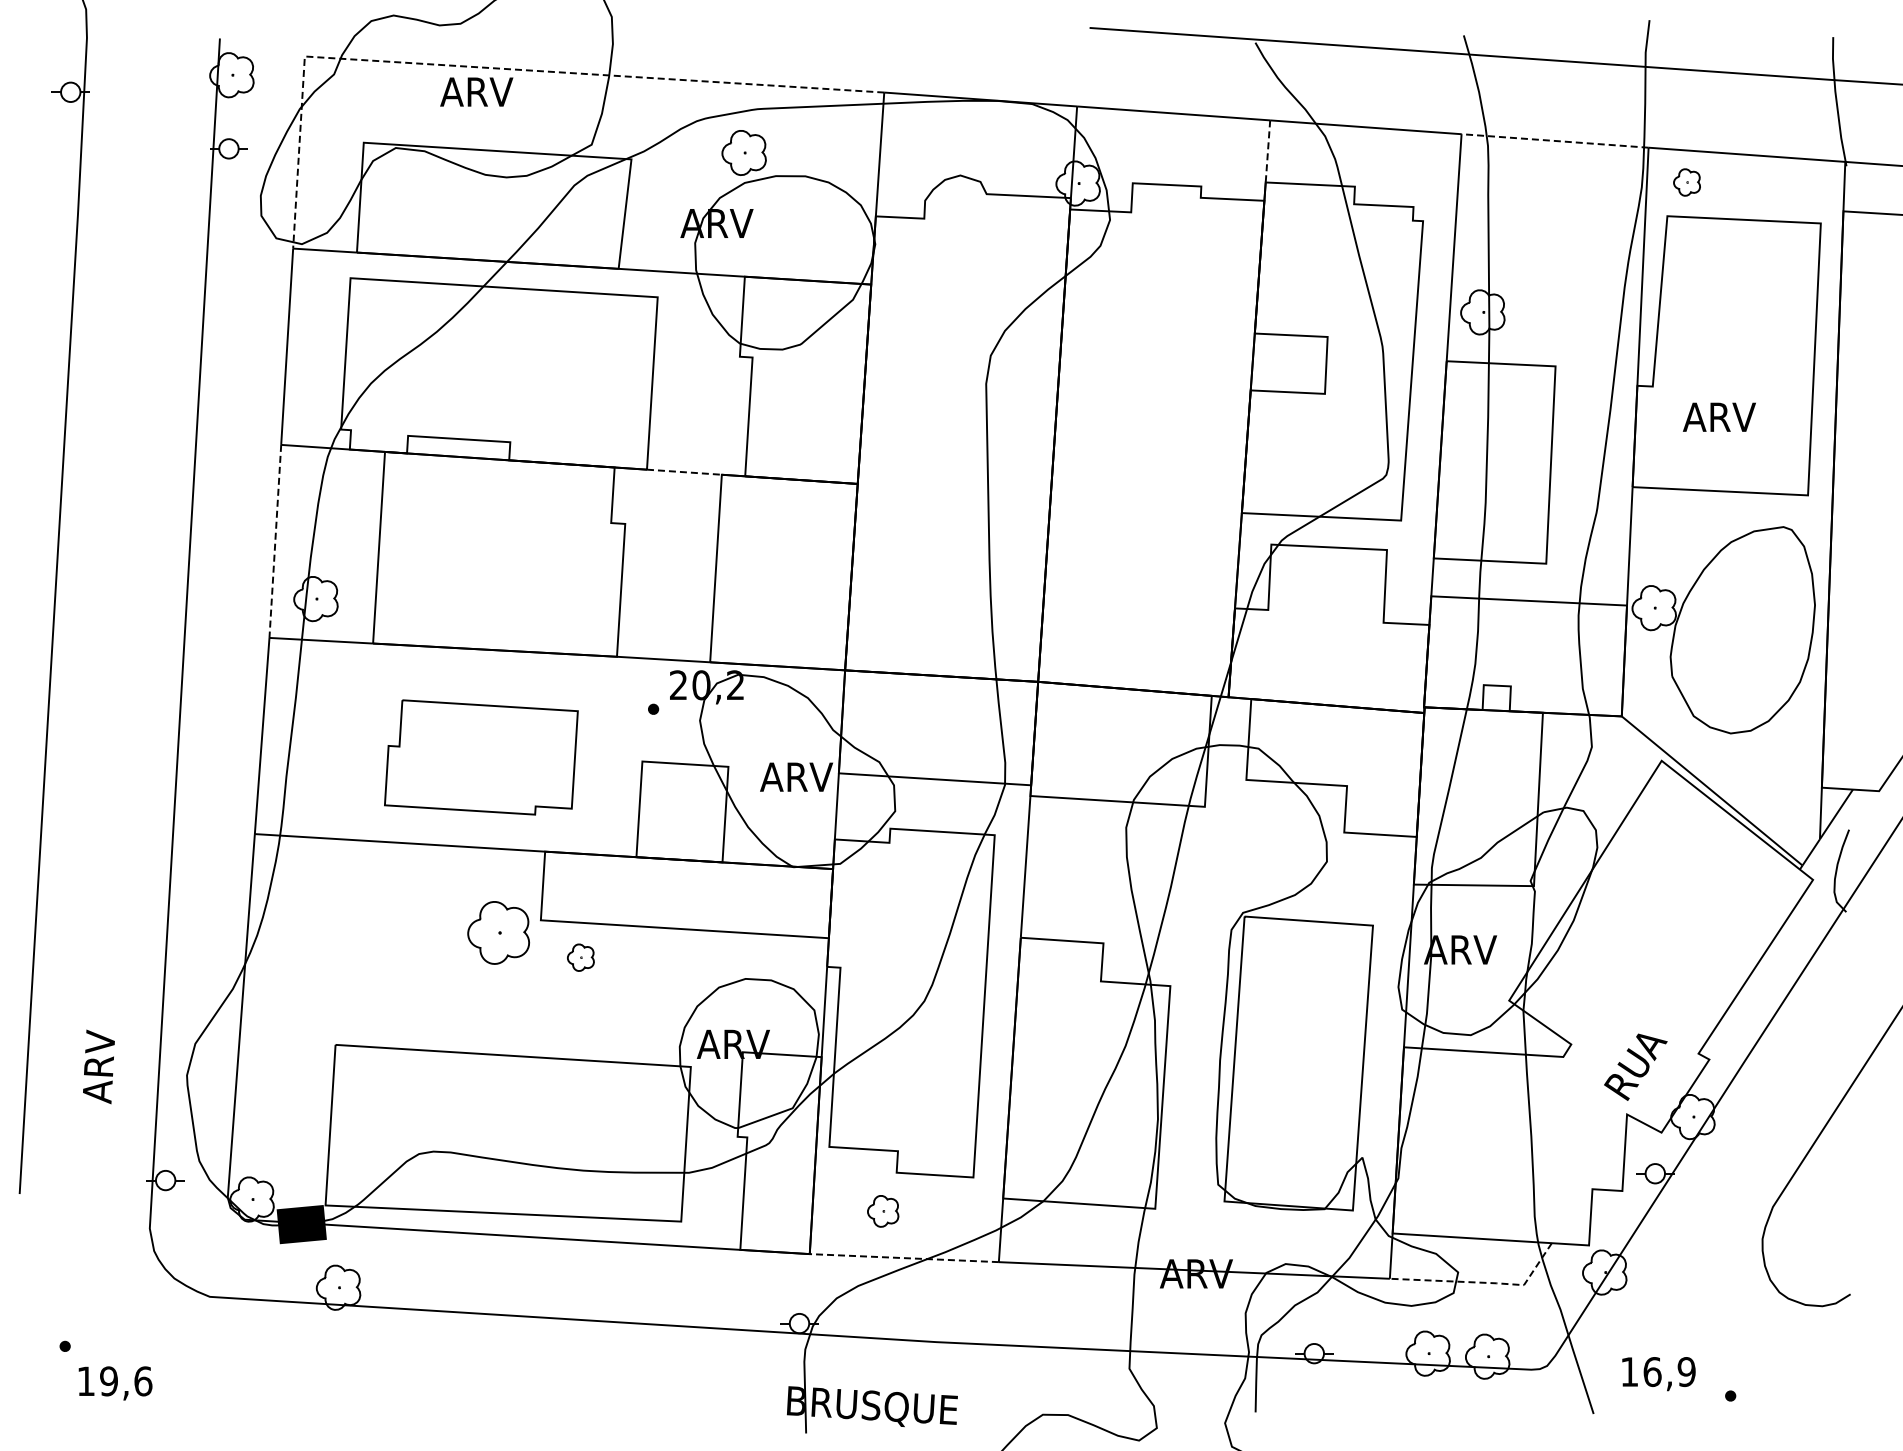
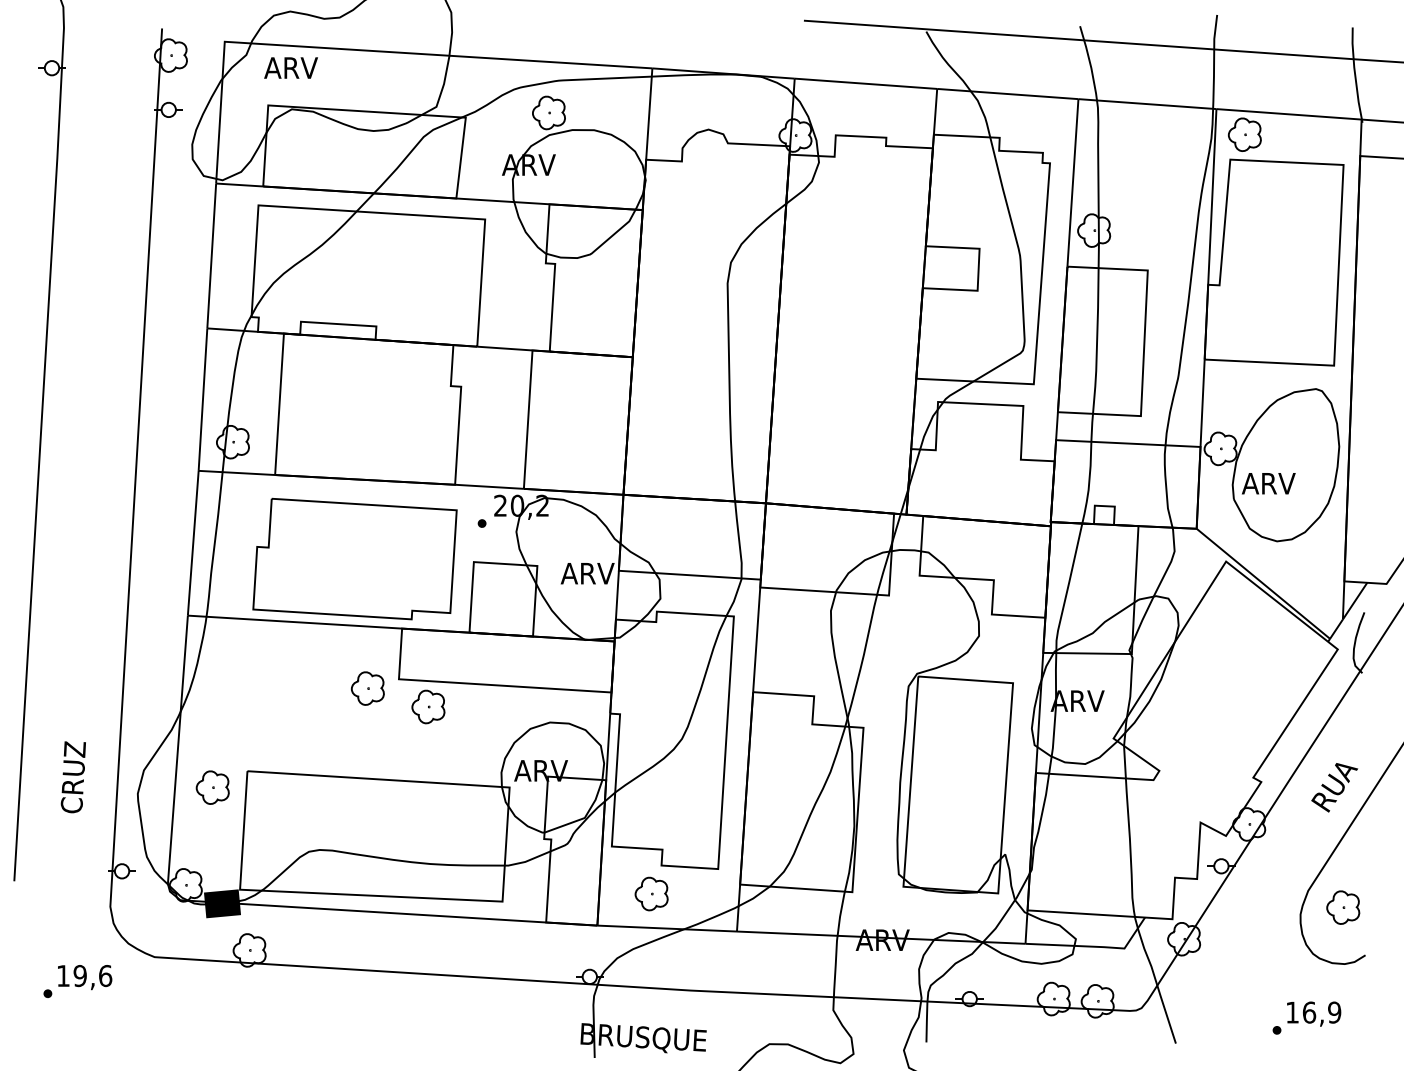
line: (497, 68) -> (366, 50), dashed -> solid
text: (476, 91) -> (290, 67), moved
line: (1555, 140) -> (1147, 103), dashed -> solid
line: (1267, 151) -> (935, 111), dashed -> solid
part: (1686, 182) -> (1244, 134), size x1.67
text: (1719, 416) -> (1268, 483), moved
line: (684, 472) -> (504, 348), dashed -> solid
line: (275, 541) -> (203, 399), dashed -> solid
part: (481, 757) -> (355, 559), size x1.43
part: (498, 932) -> (367, 688), size x0.71
part: (580, 957) -> (428, 706), size x1.67
text: (99, 1054) -> (73, 778), ARV -> CRUZ
text: (1635, 1066) -> (1334, 787), moved
part: (288, 1067) -> (212, 787), added
part: (882, 1211) -> (651, 894), size x1.43
part: (1820, 1229) -> (1343, 907), added
line: (904, 1258) -> (667, 928), dashed -> solid
line: (1483, 1282) -> (1094, 946), dashed -> solid
text: (1658, 1374) -> (1313, 1014), moved
text: (115, 1383) -> (85, 977), moved

